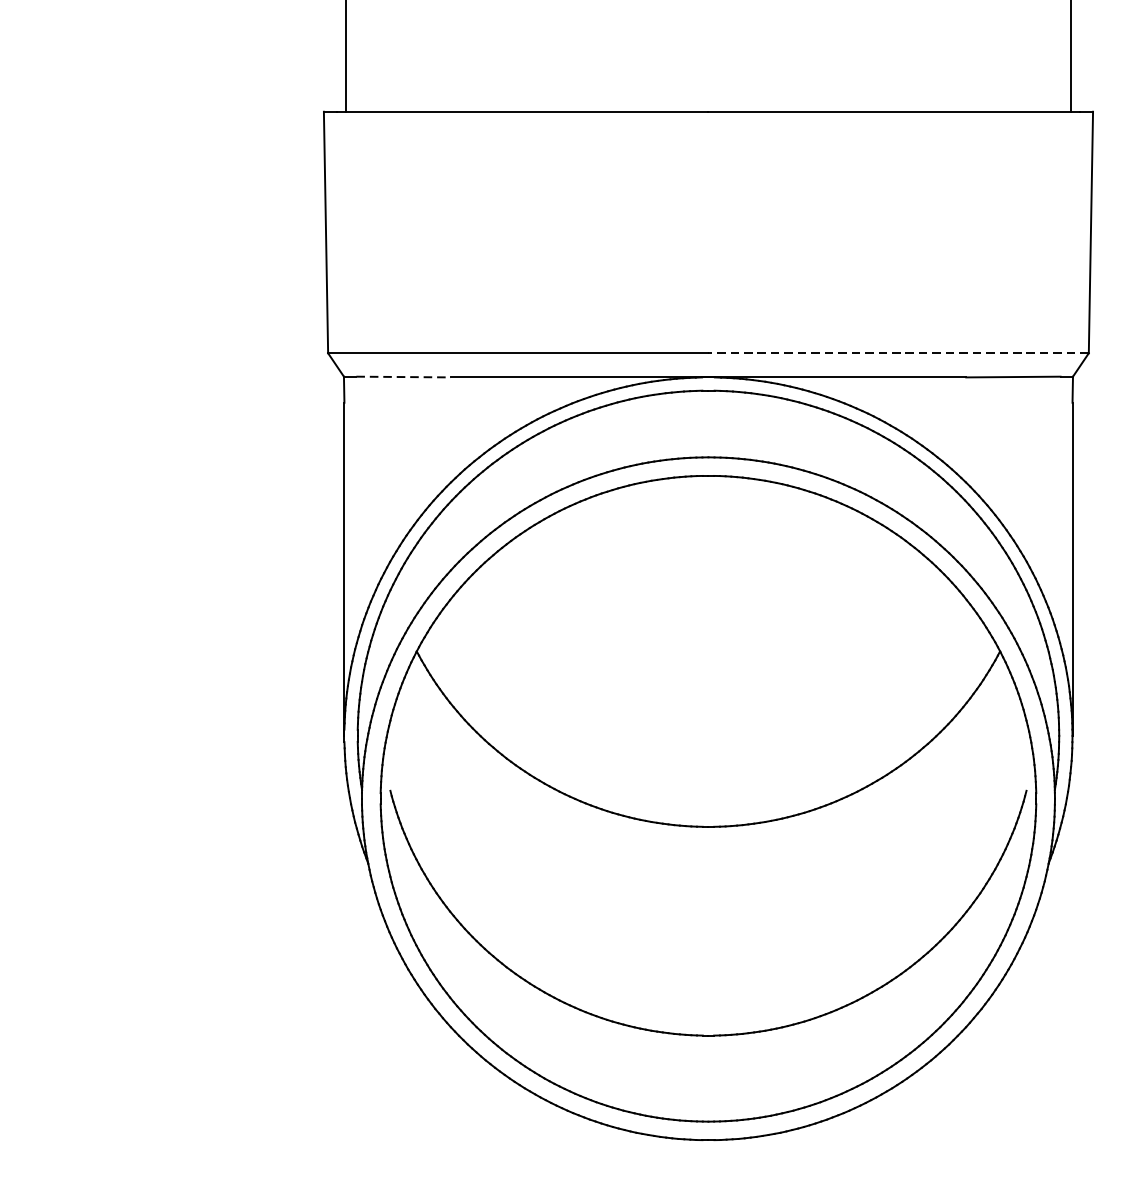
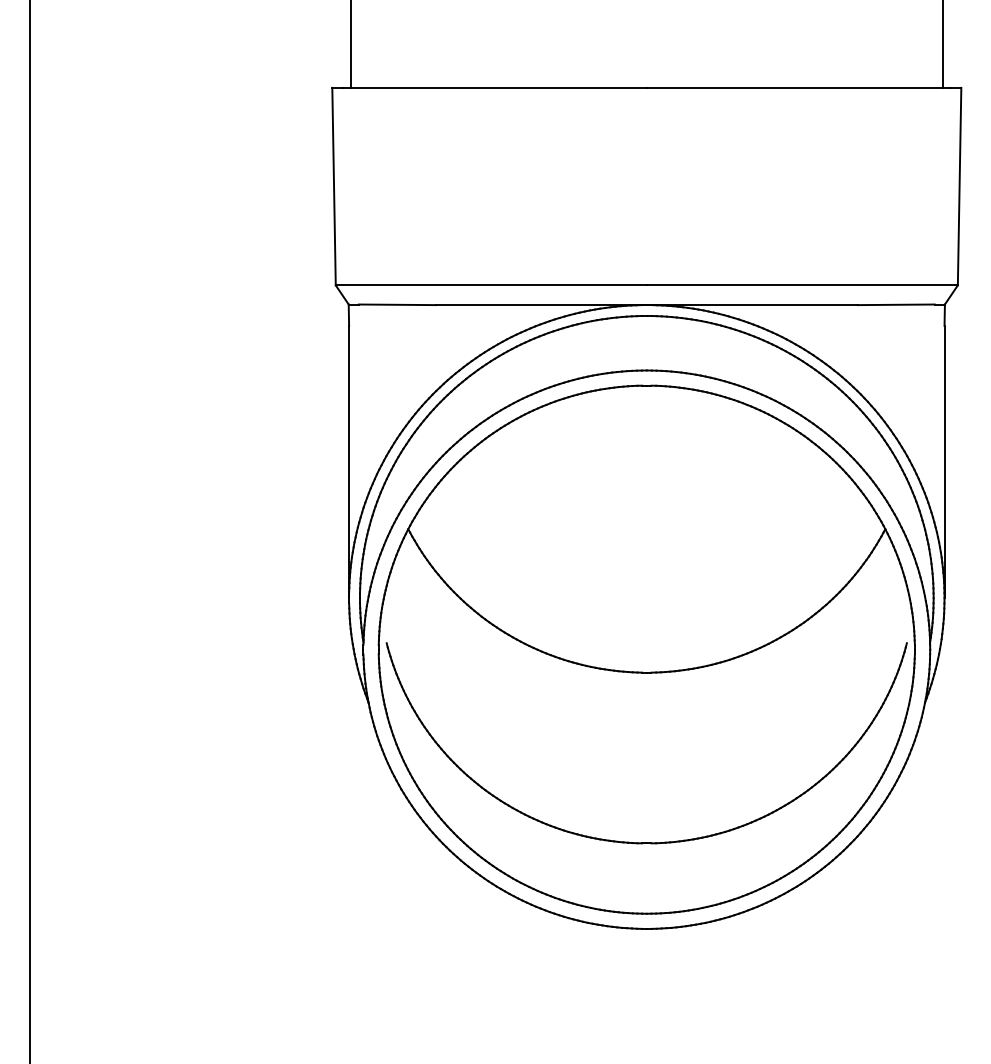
line: (898, 353) -> (802, 285), dashed -> solid
line: (403, 376) -> (397, 304), dashed -> solid

